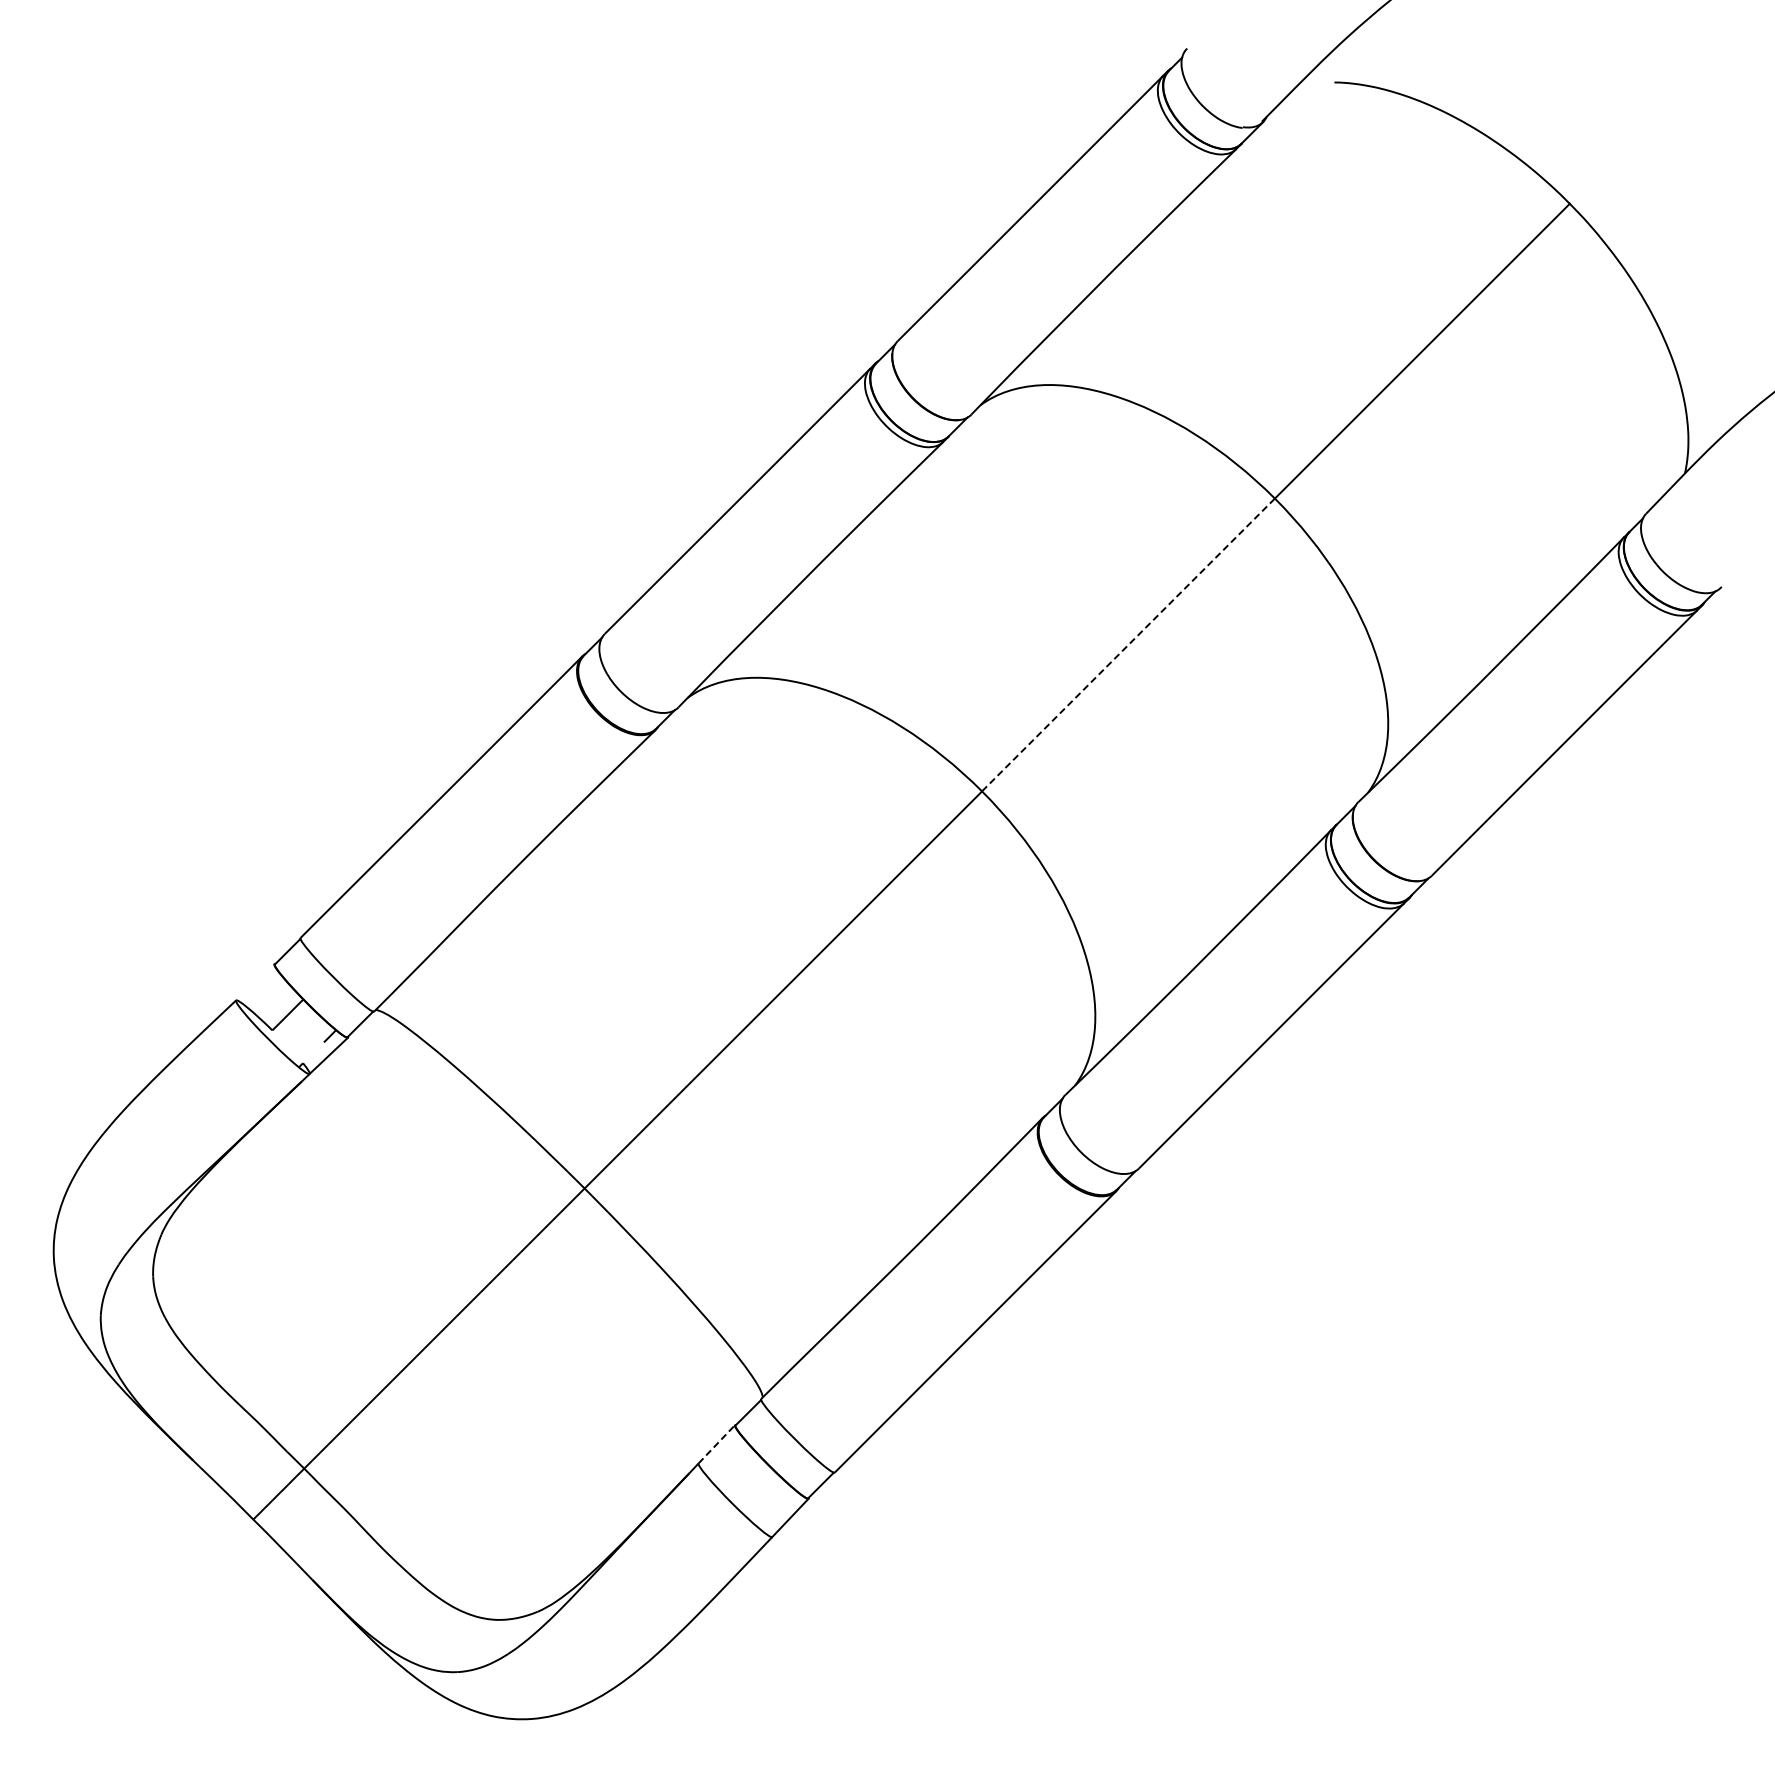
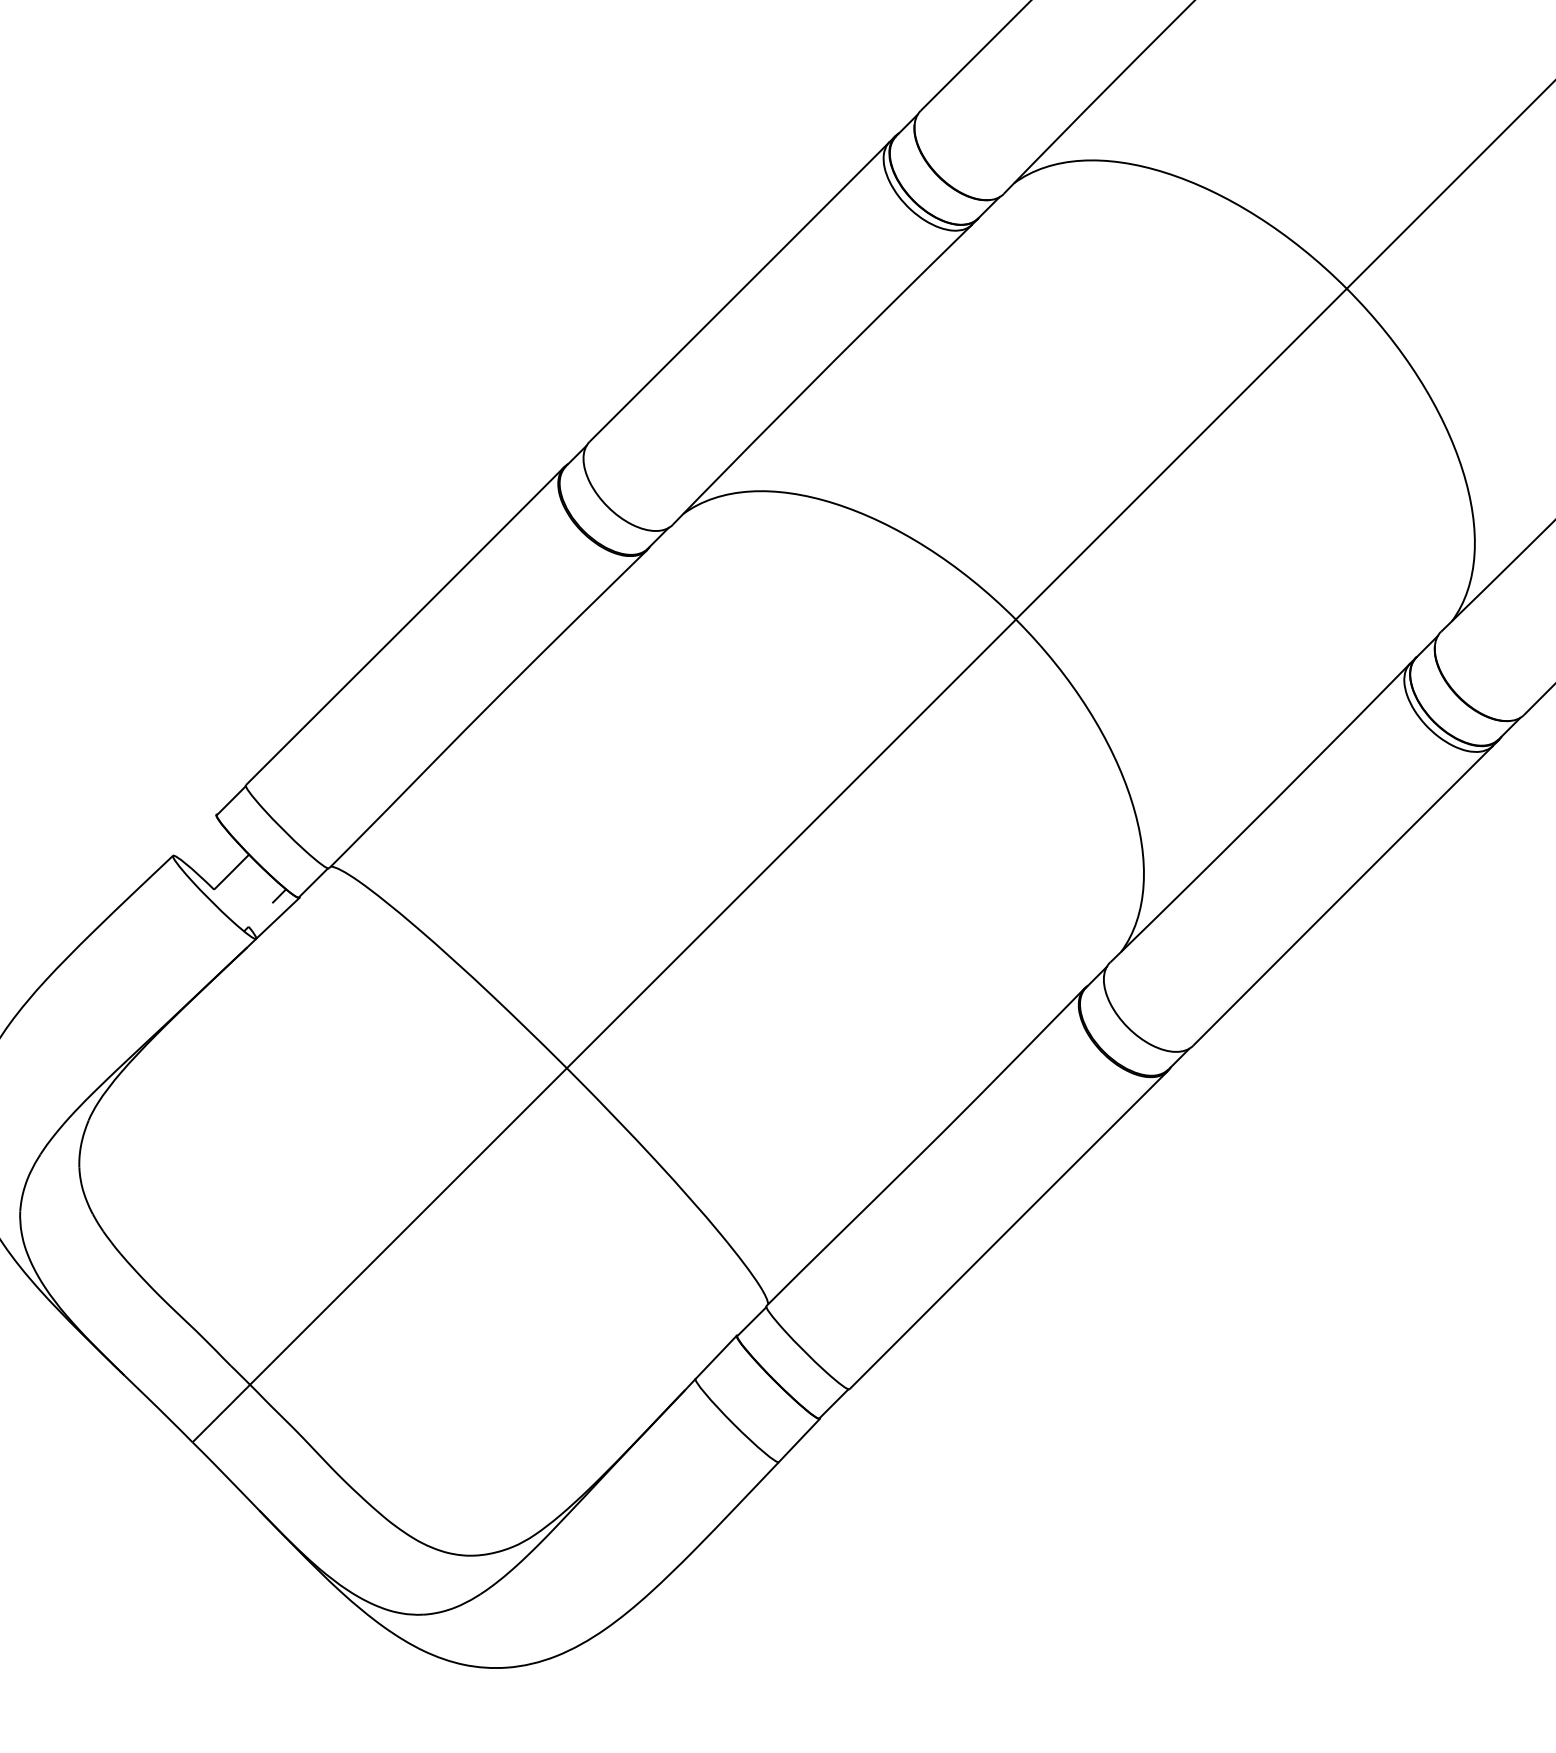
line: (1128, 644) -> (1181, 453), dashed -> solid
line: (717, 1443) -> (717, 1356), dashed -> solid

